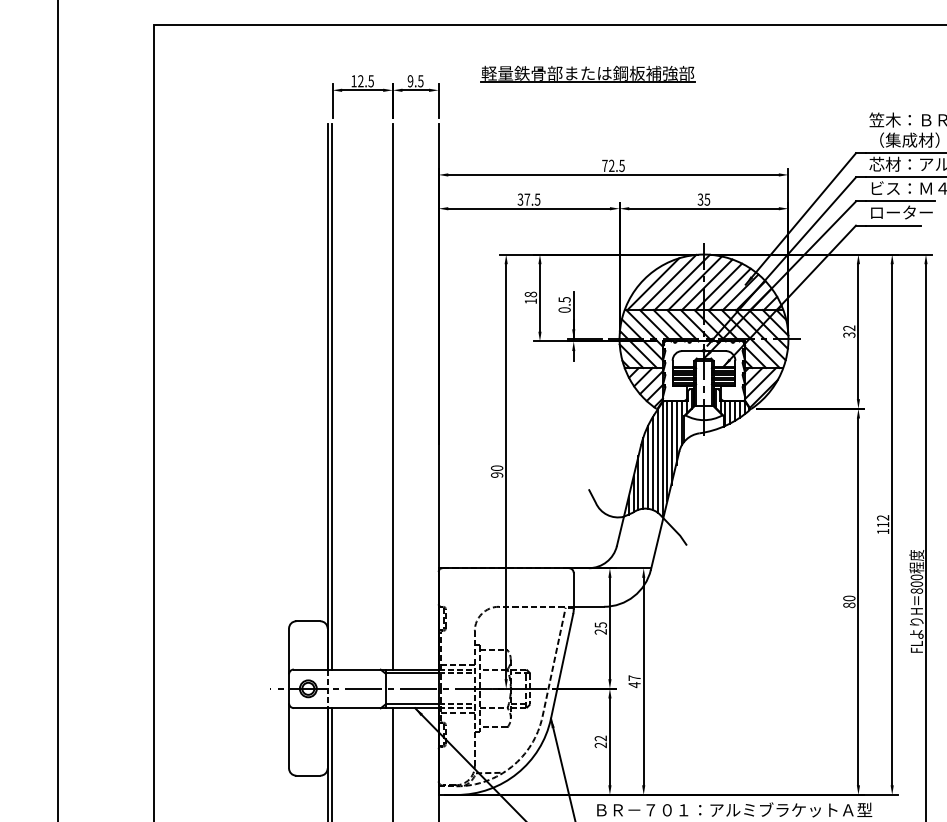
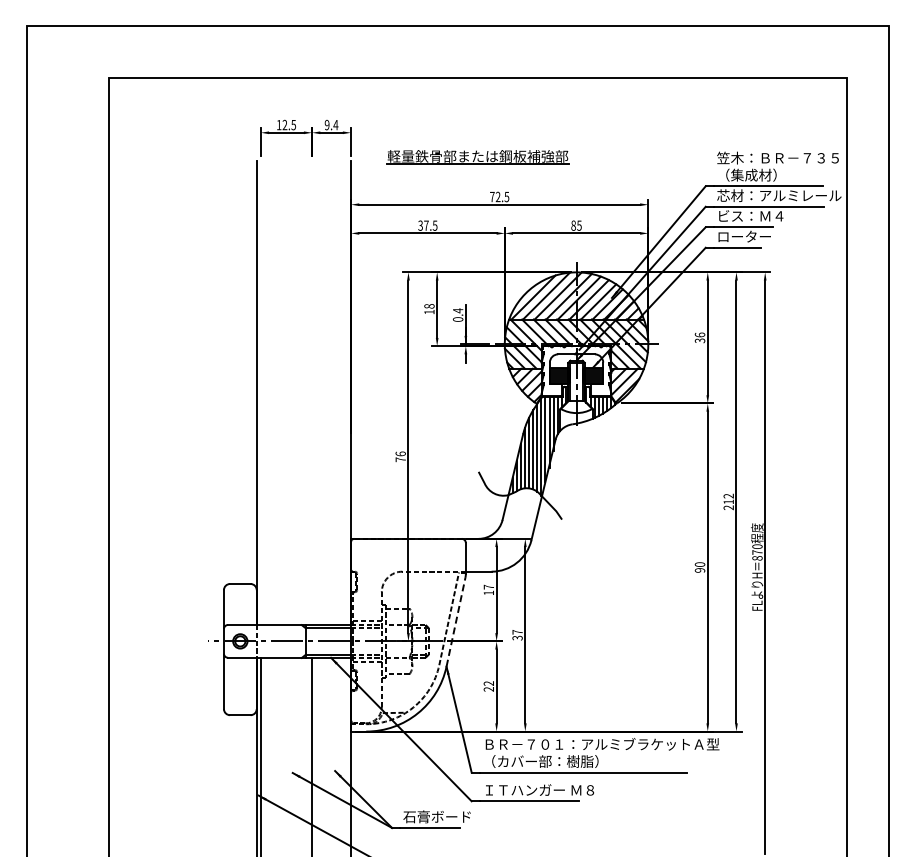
part: (587, 74) -> (477, 157), moved
text: (420, 81) -> (335, 125), 9.5 -> 9.4
text: (700, 199) -> (573, 225), 35 -> 85
text: (565, 299) -> (458, 310), 0.5 -> 0.4
text: (848, 327) -> (699, 334), 32 -> 36
line: (332, 395) -> (260, 392), removed
line: (393, 395) -> (312, 392), removed
text: (496, 471) -> (400, 456), 90 -> 76
text: (882, 531) -> (728, 507), 112 -> 212
text: (916, 584) -> (757, 552), 800 -> 870
text: (849, 605) -> (700, 570), 80 -> 90
text: (600, 627) -> (488, 589), 25 -> 17
line: (562, 665) -> (456, 621), solid -> dashed
text: (634, 684) -> (517, 637), 47 -> 37

